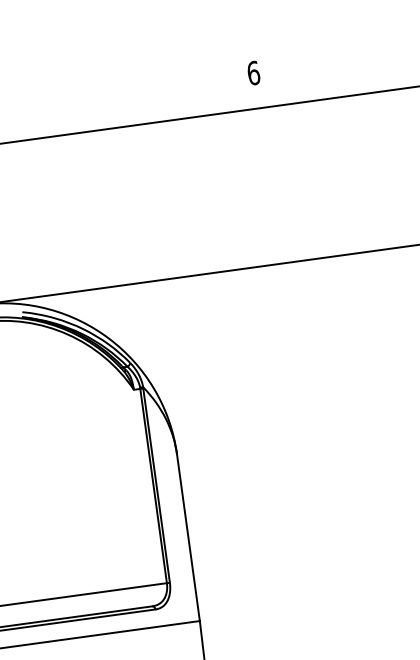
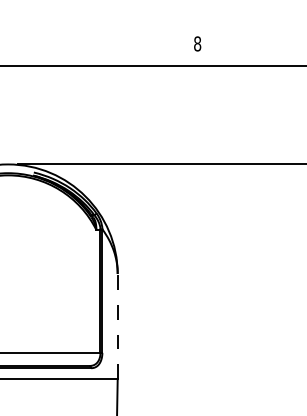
text: (253, 72) -> (197, 43), 6 -> 8
line: (188, 537) -> (117, 326), solid -> dashed

